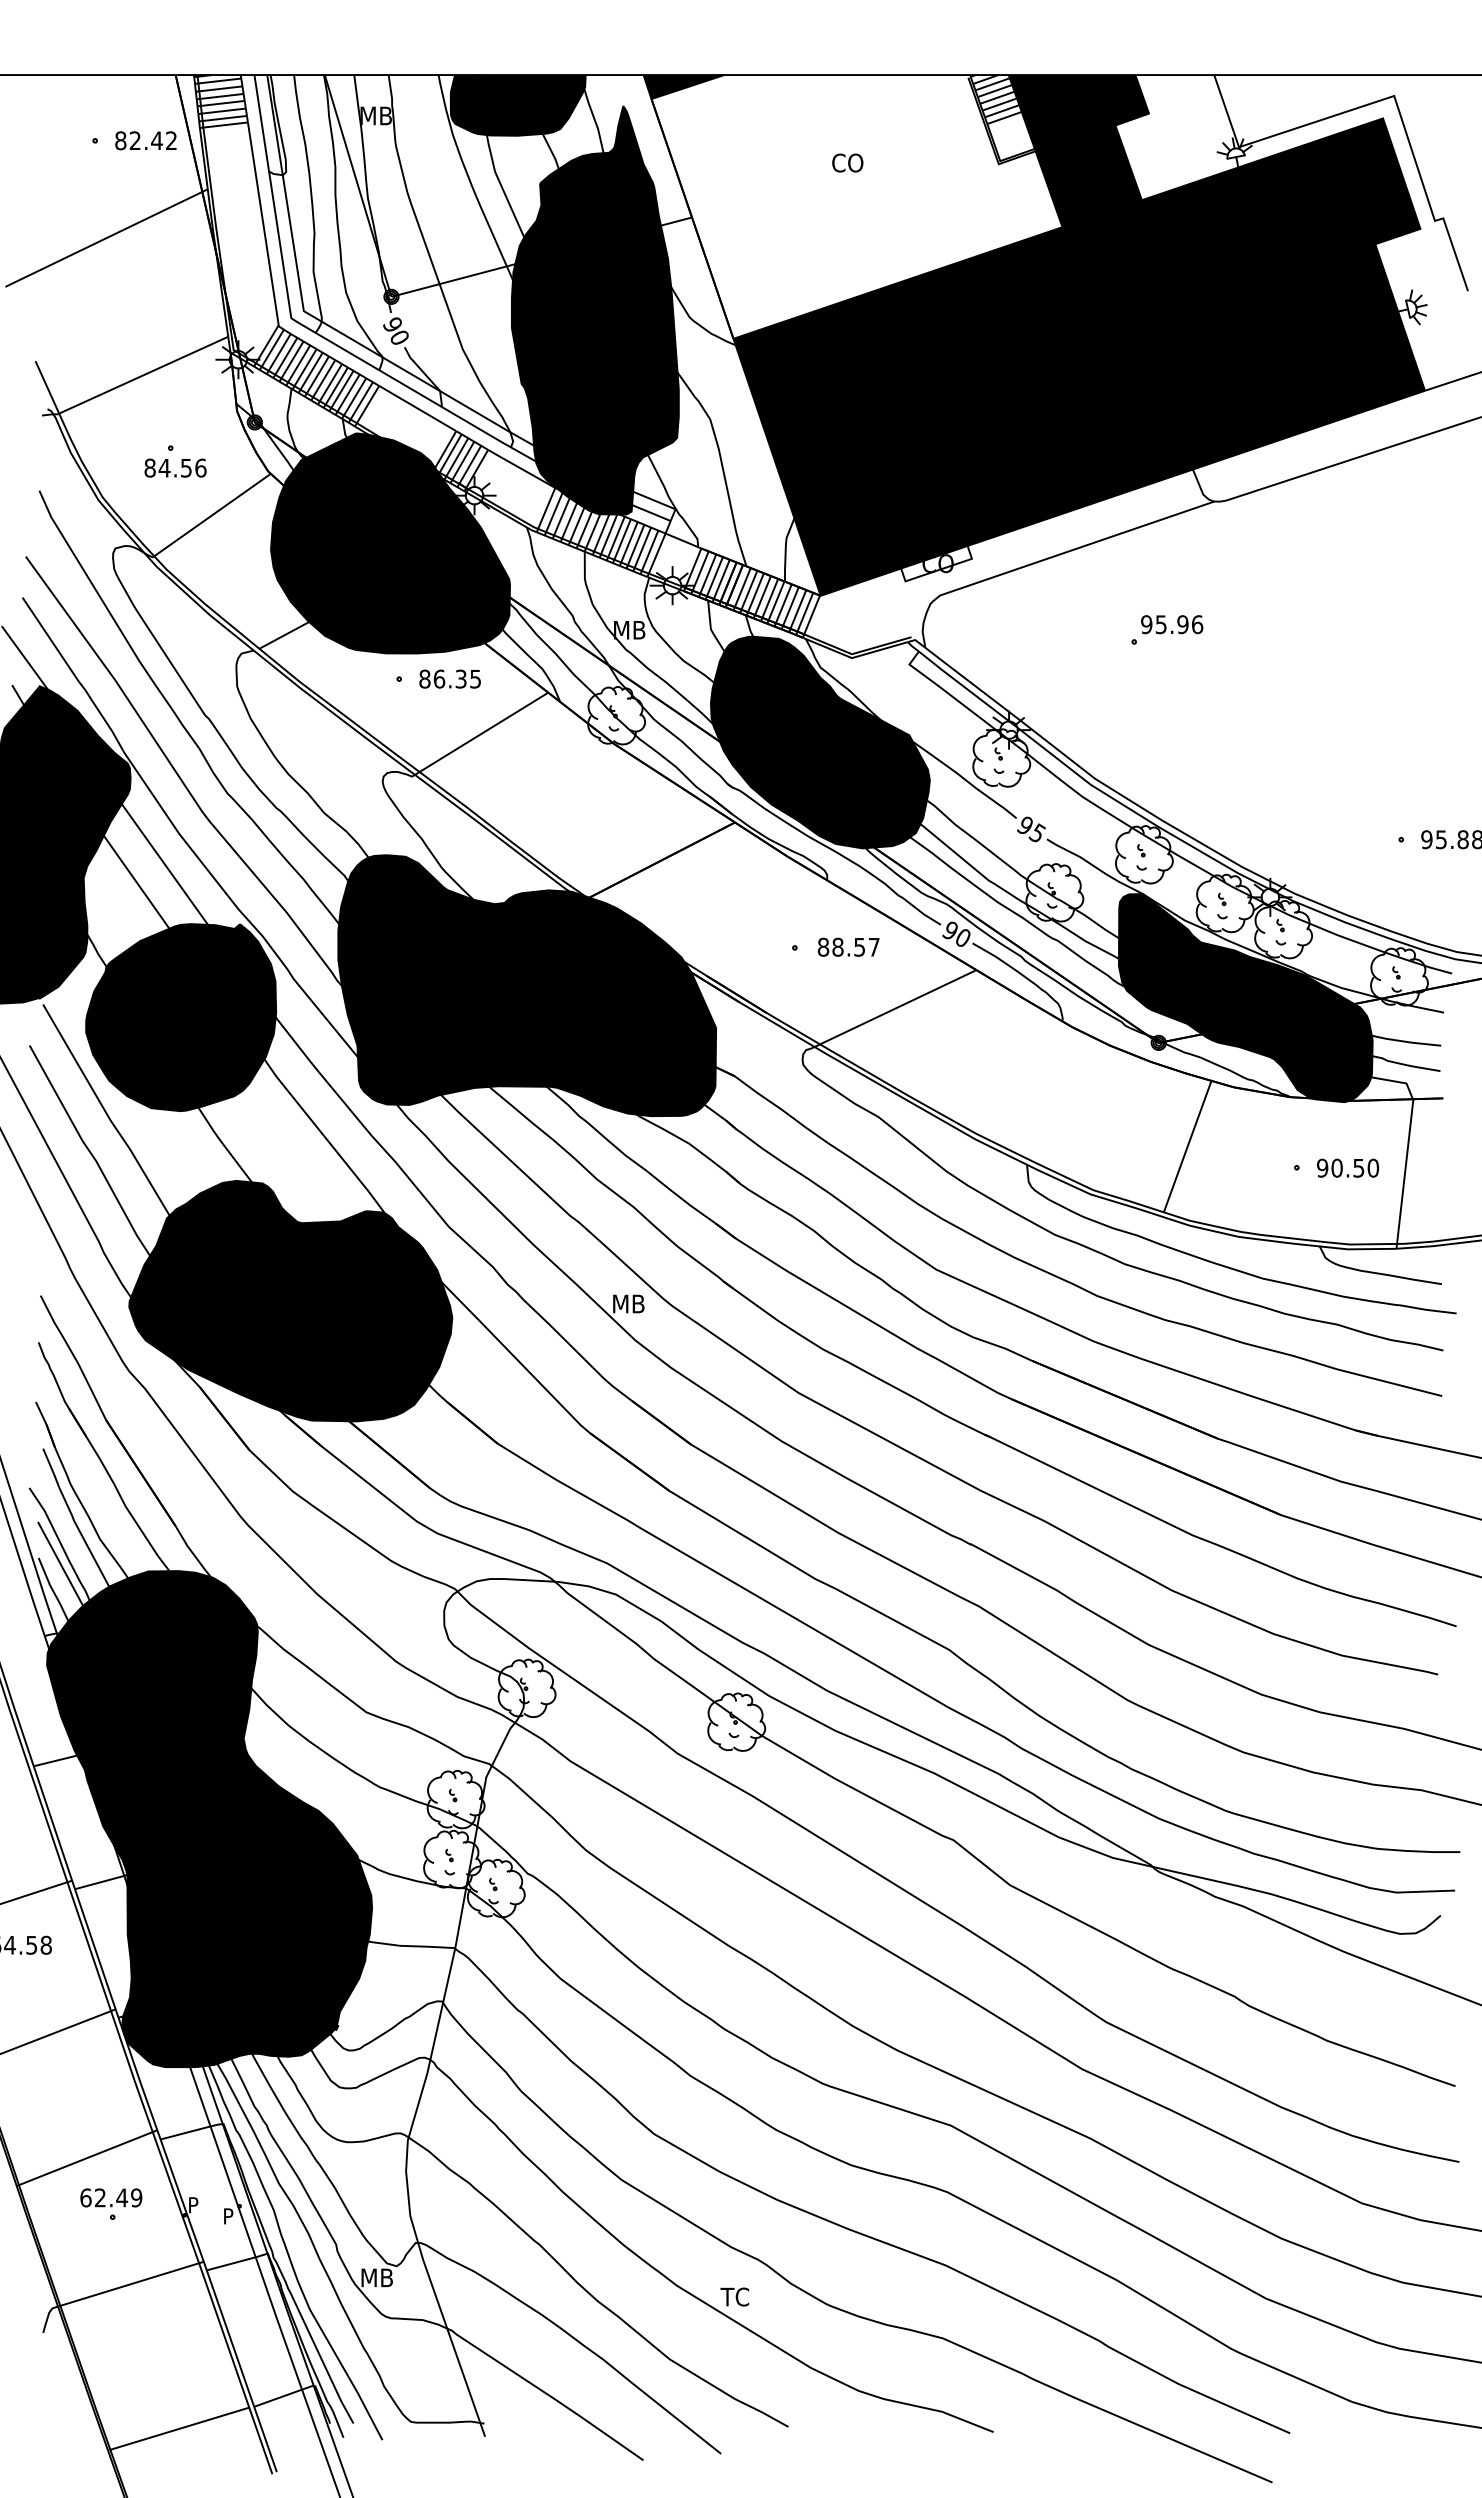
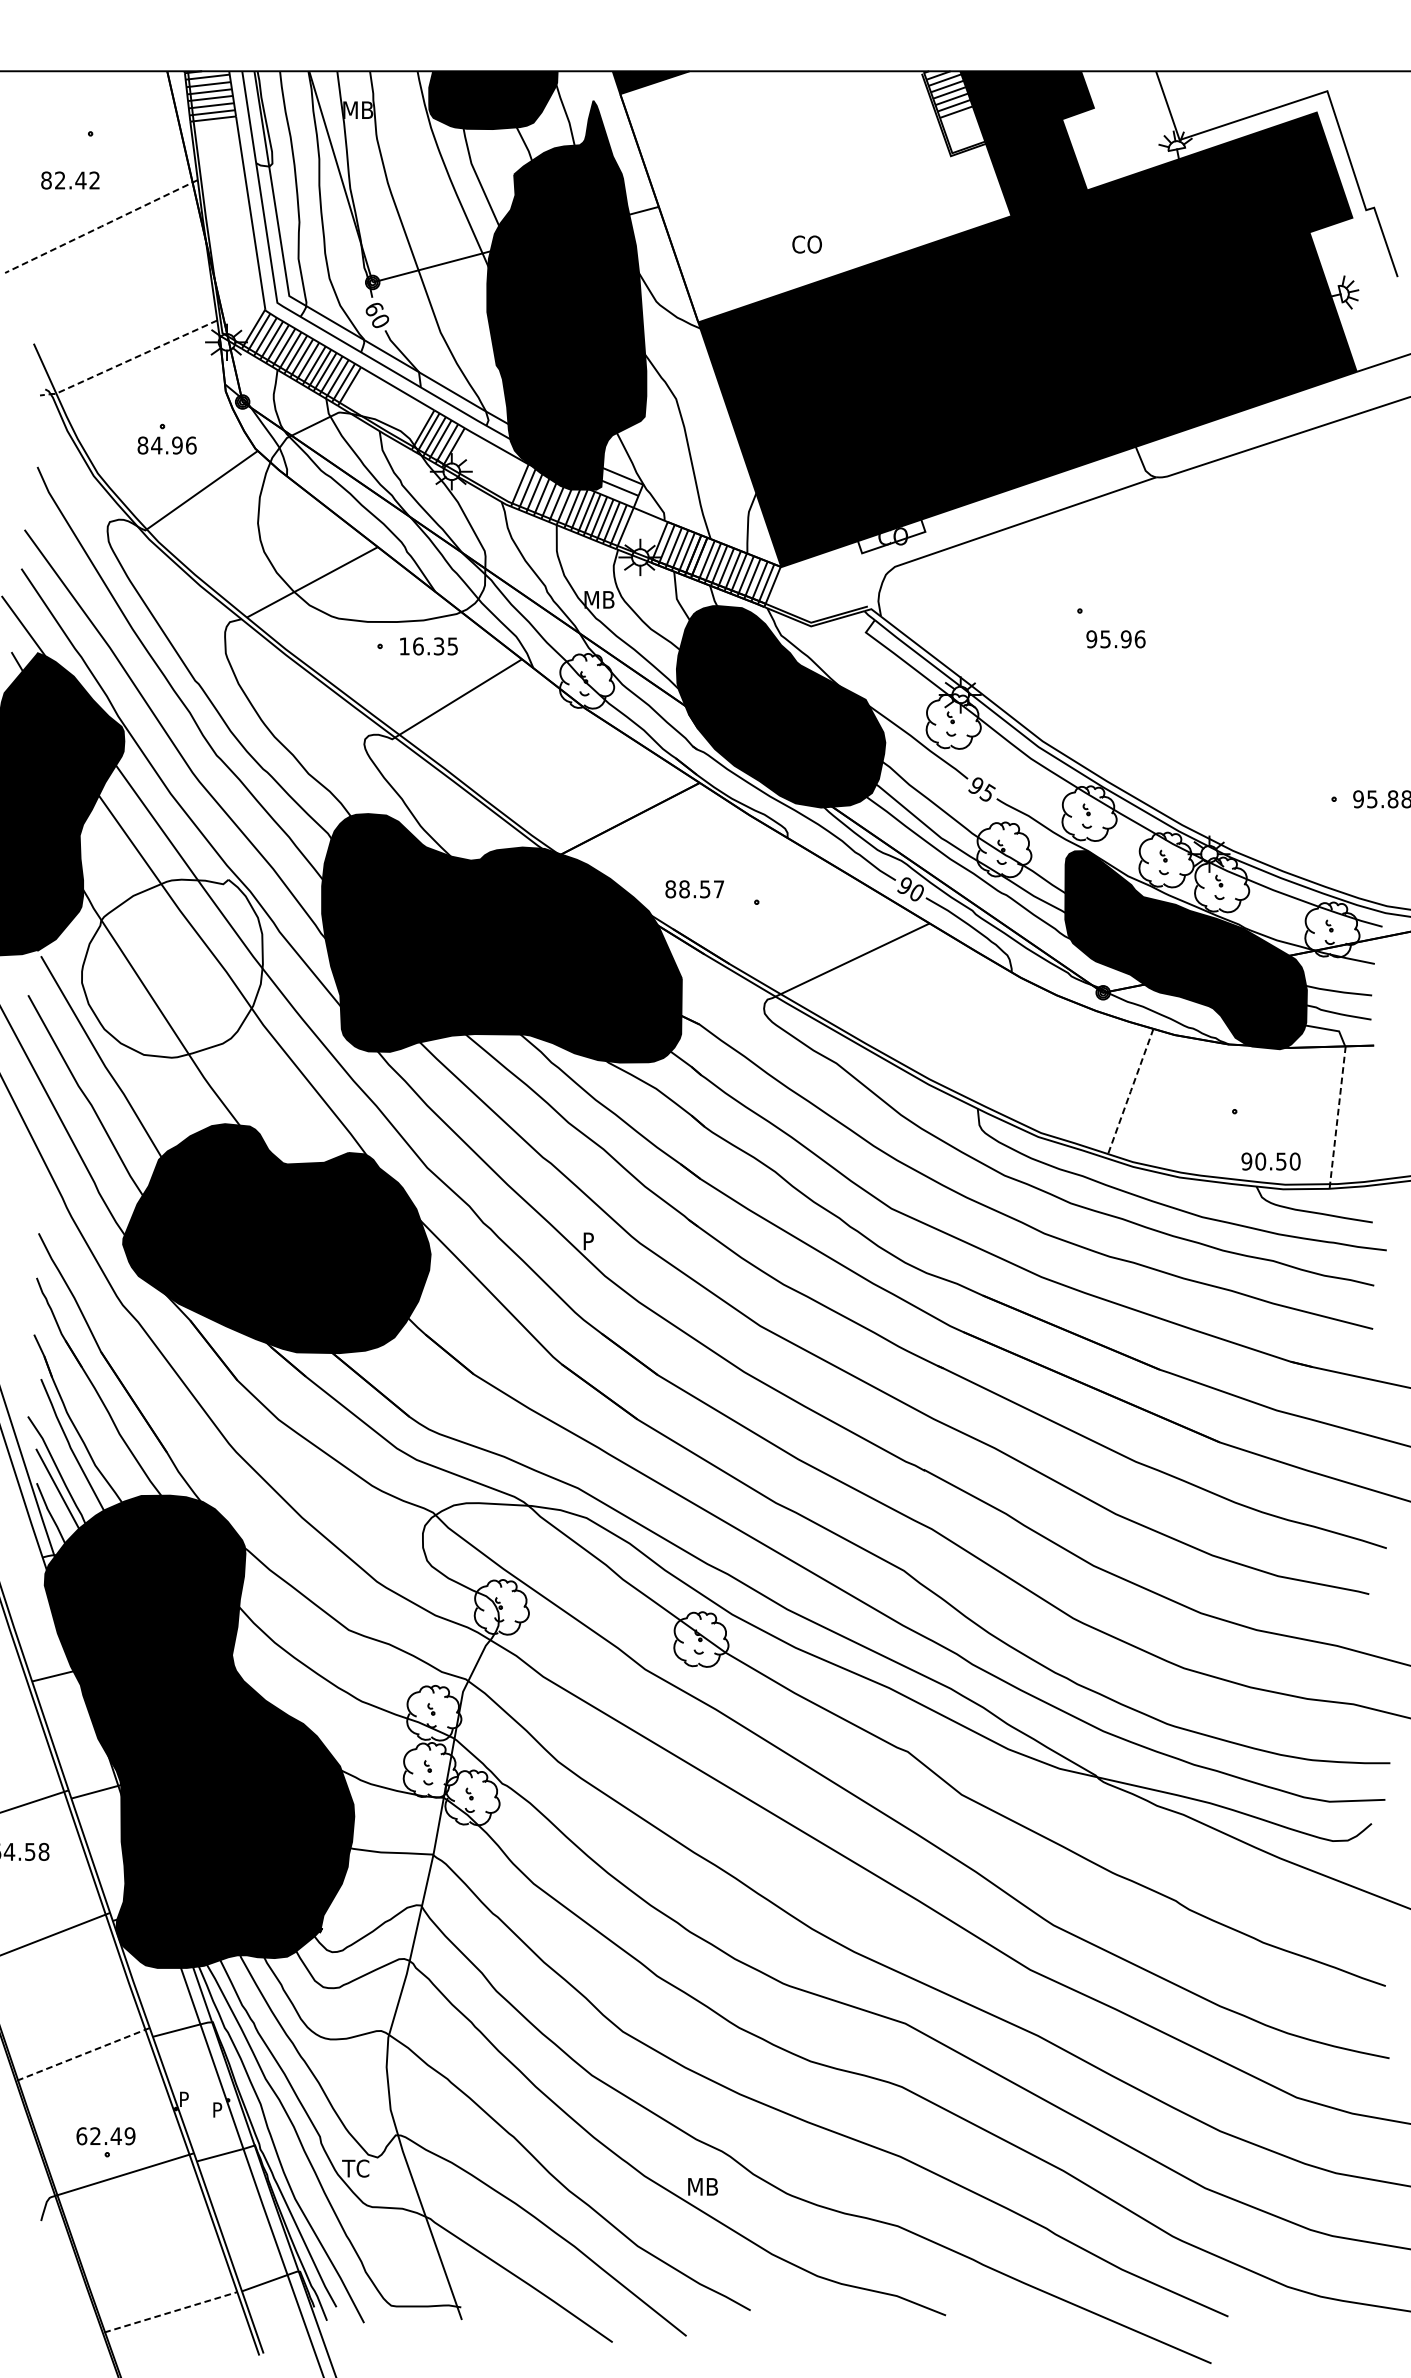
text: (145, 140) -> (69, 180), moved
text: (847, 162) -> (806, 244), moved
line: (106, 238) -> (101, 226), solid -> dashed
text: (392, 324) -> (373, 308), 90 -> 60
line: (133, 379) -> (127, 361), solid -> dashed
text: (185, 467) -> (176, 444), 84.56 -> 84.96
fill: (390, 543) -> (371, 517), removed
text: (1172, 624) -> (1116, 639), moved
text: (424, 678) -> (404, 645), 86.35 -> 16.35
text: (848, 946) -> (694, 888), moved
fill: (181, 1017) -> (172, 968), removed
line: (1187, 1146) -> (1130, 1091), solid -> dashed
text: (1348, 1167) -> (1271, 1160), moved
line: (1404, 1174) -> (1337, 1118), solid -> dashed
text: (629, 1303) -> (599, 1240), MB -> P
line: (86, 2158) -> (82, 2054), solid -> dashed
part: (111, 2203) -> (106, 2141), moved
text: (375, 2277) -> (357, 2168), MB -> TC
text: (737, 2296) -> (702, 2186), TC -> MB
line: (179, 2428) -> (170, 2312), solid -> dashed

